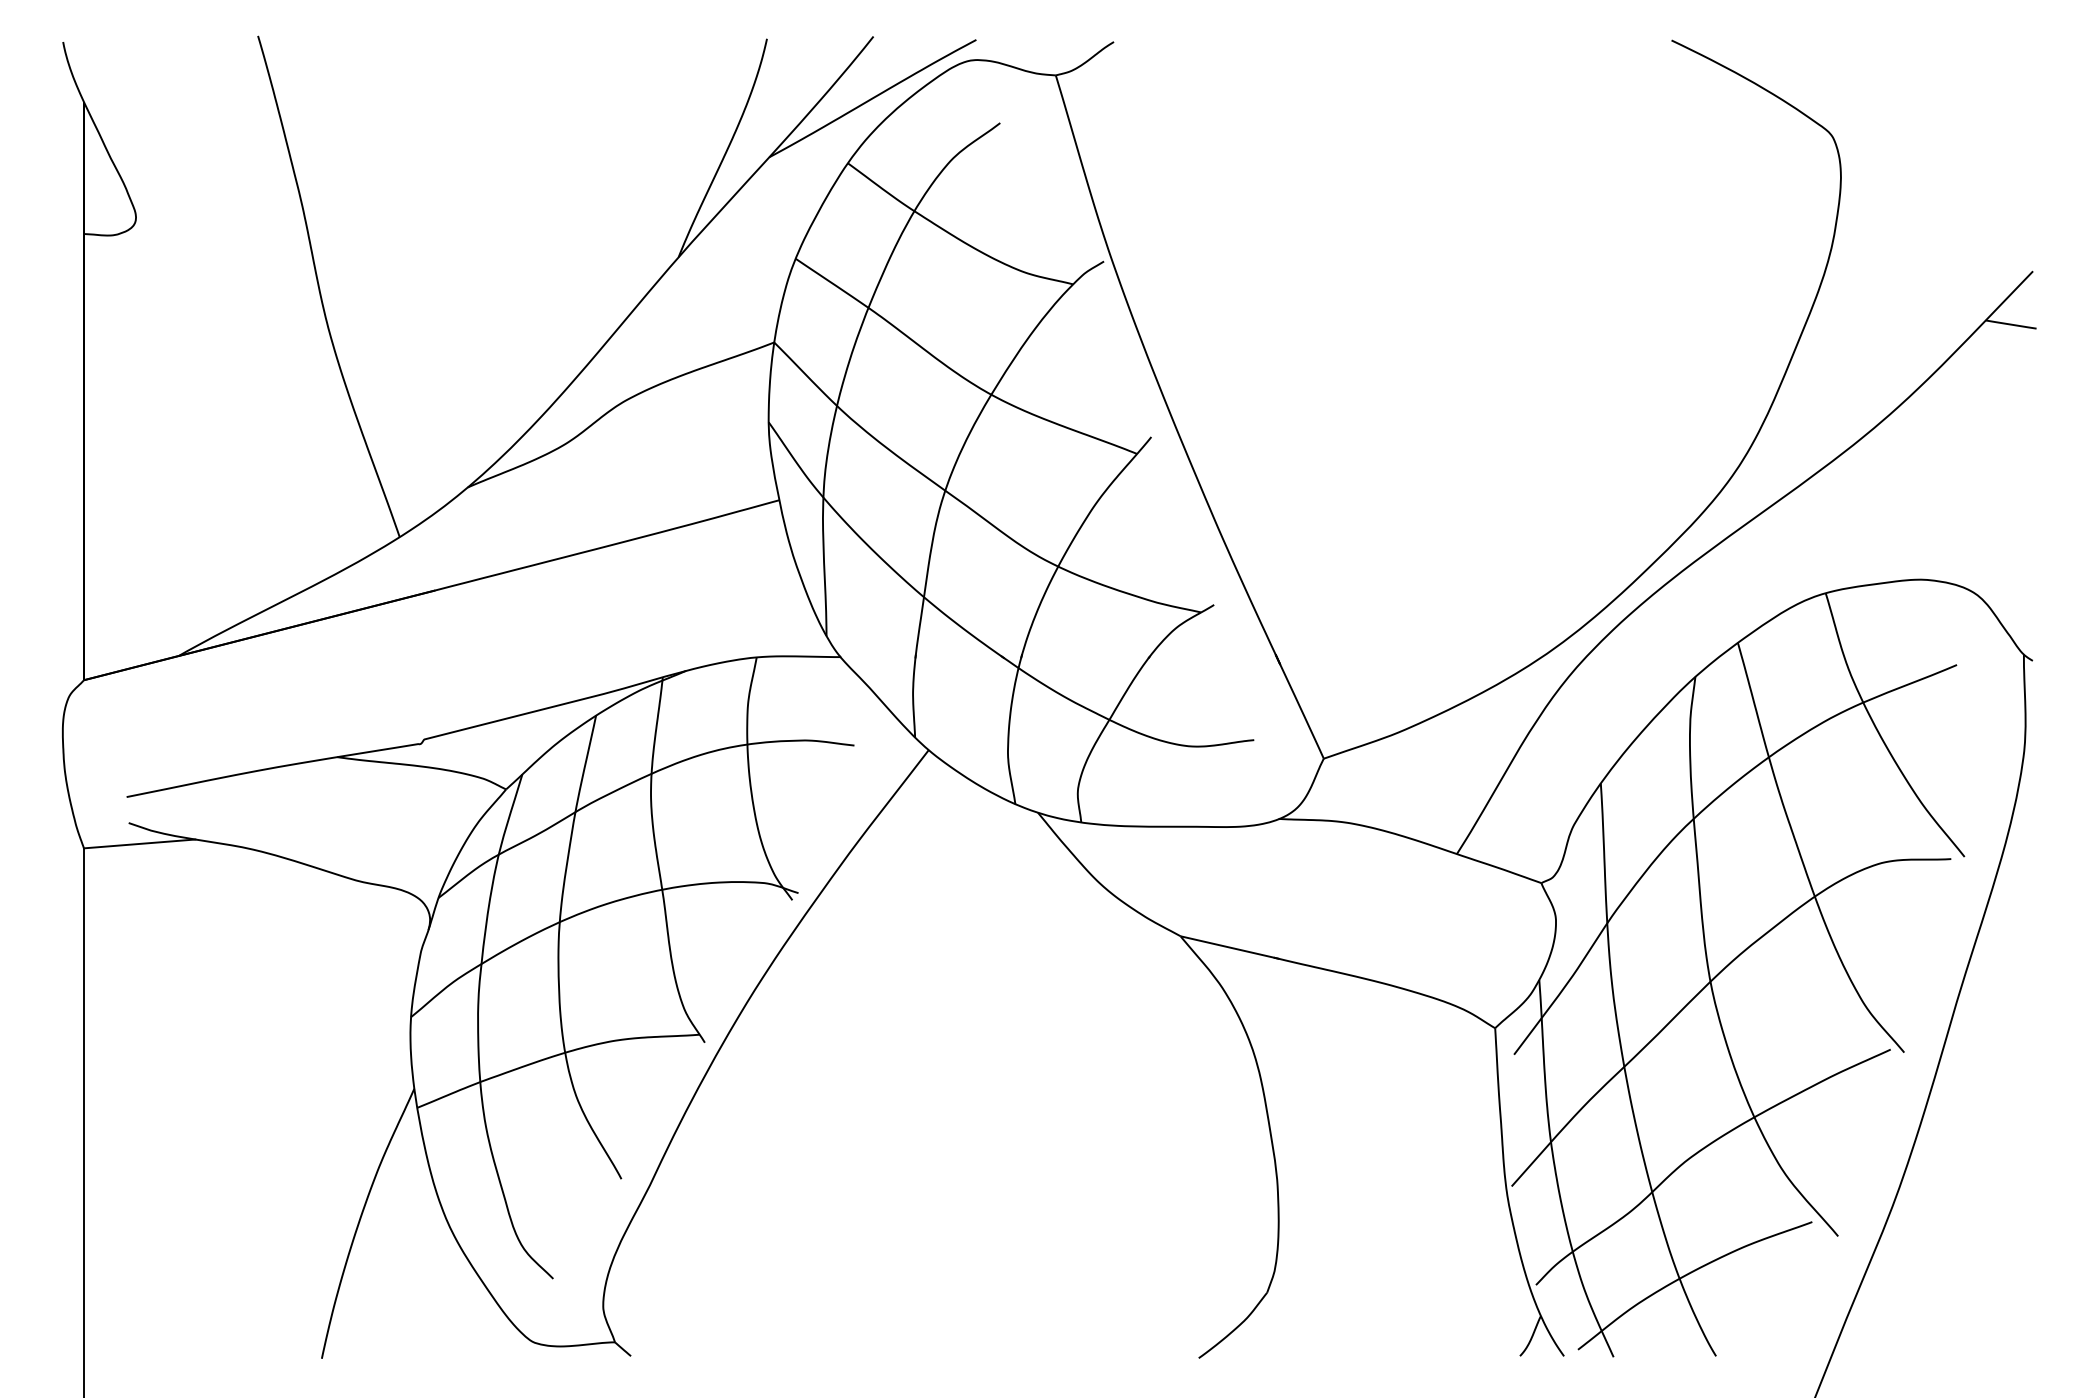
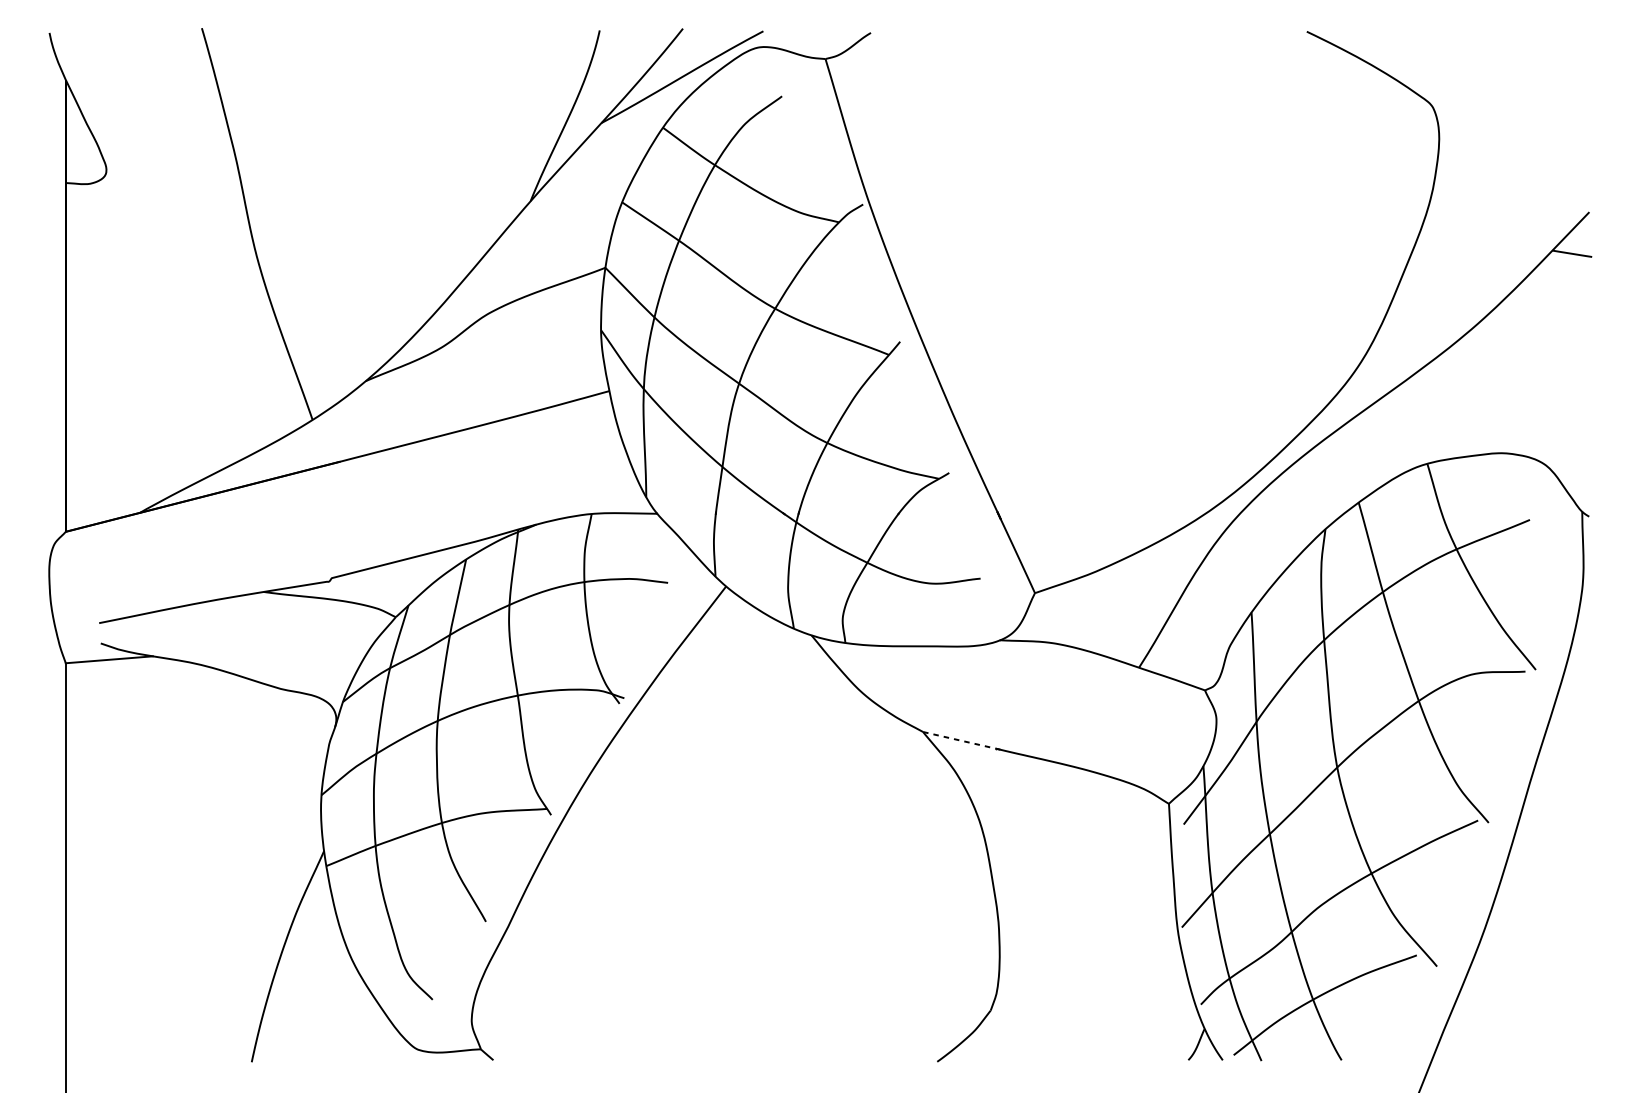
line: (1232, 948) -> (963, 741), solid -> dashed

